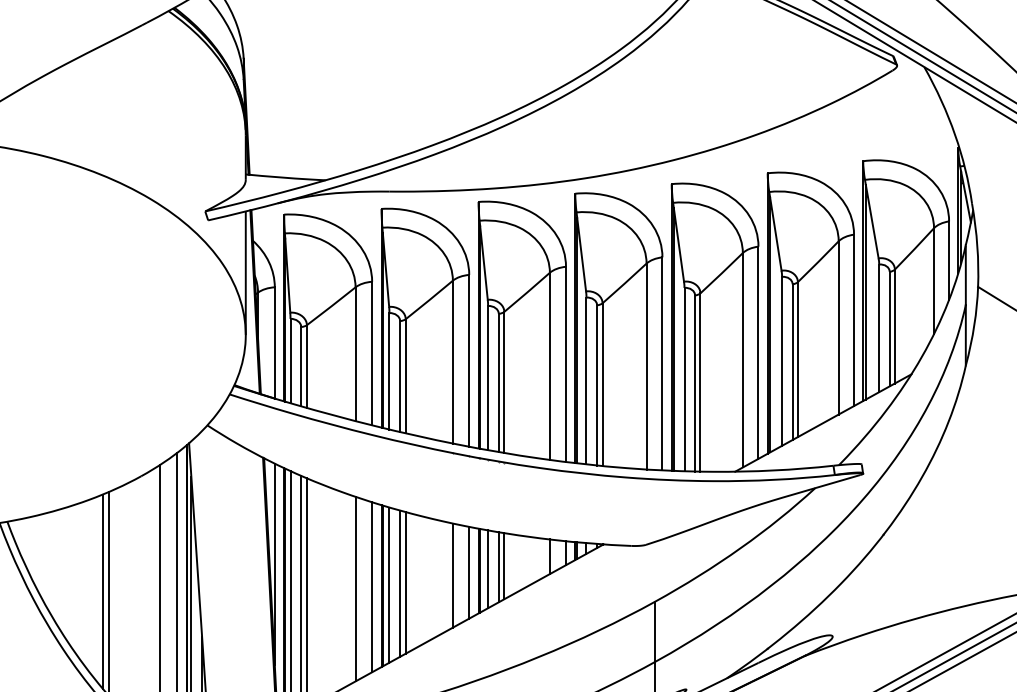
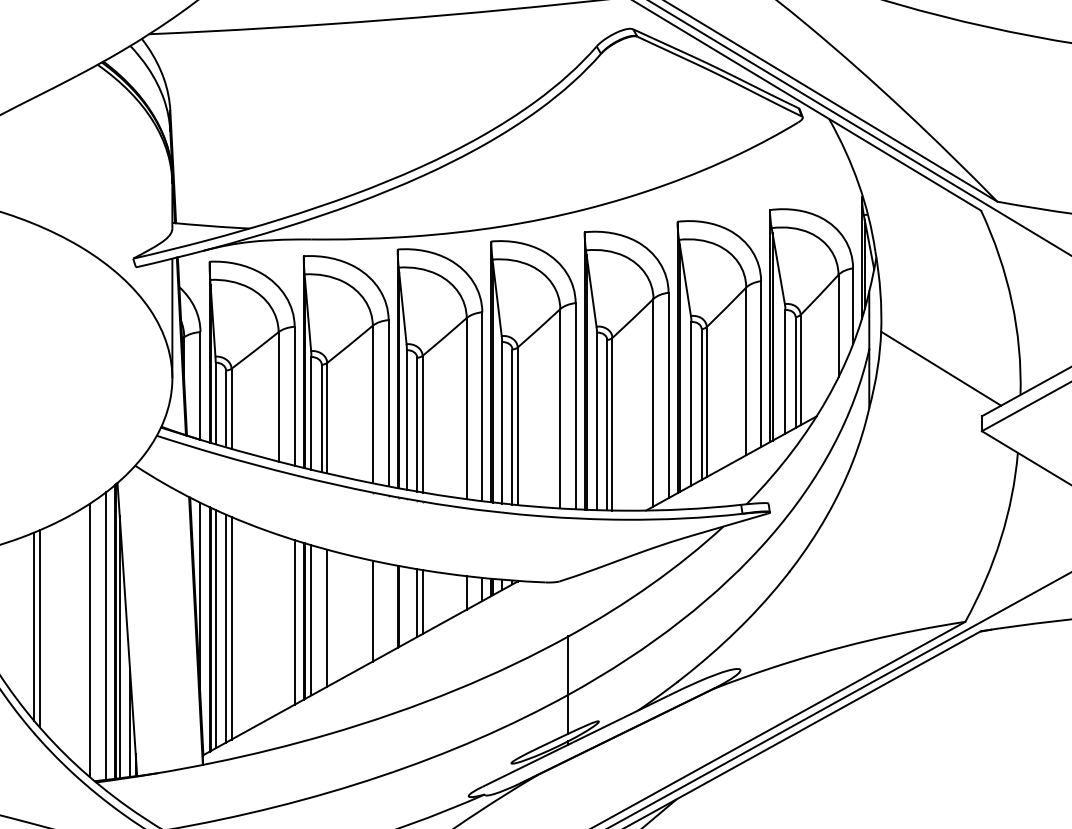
line: (487, 568) -> (406, 604), removed
line: (469, 572) -> (388, 608), removed
line: (399, 583) -> (321, 618), removed
line: (355, 588) -> (278, 623), removed

